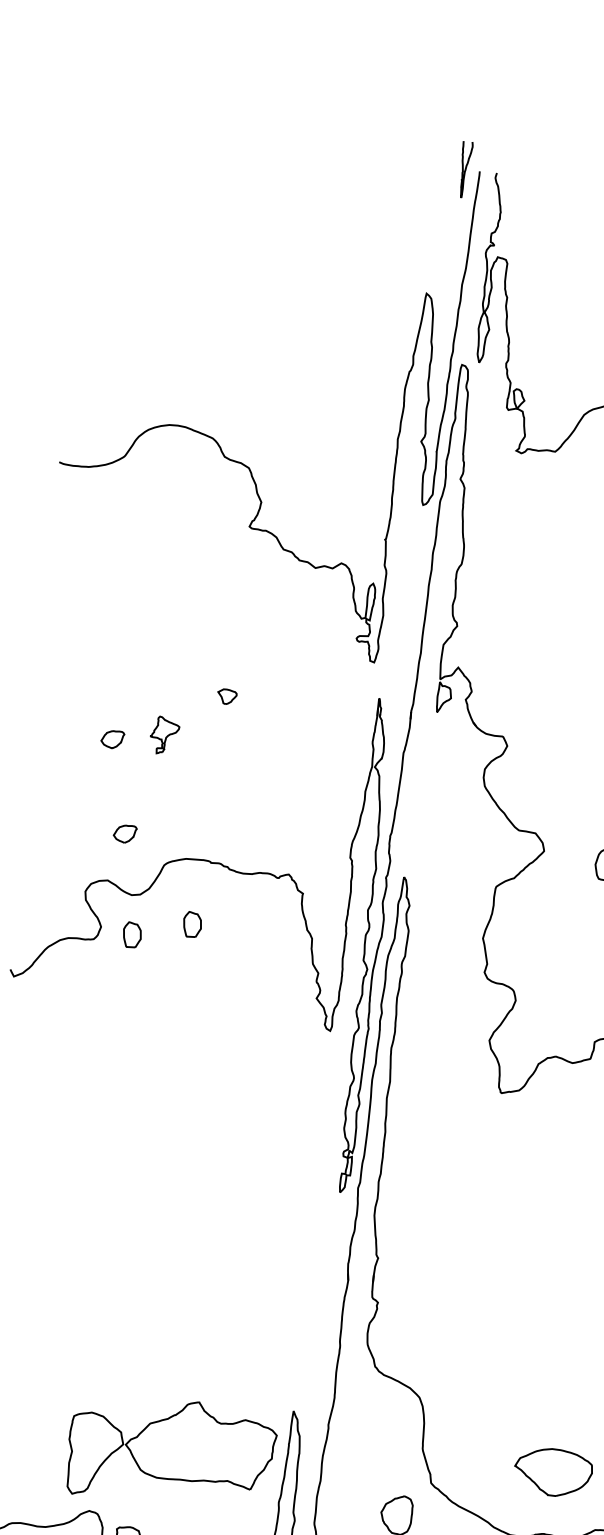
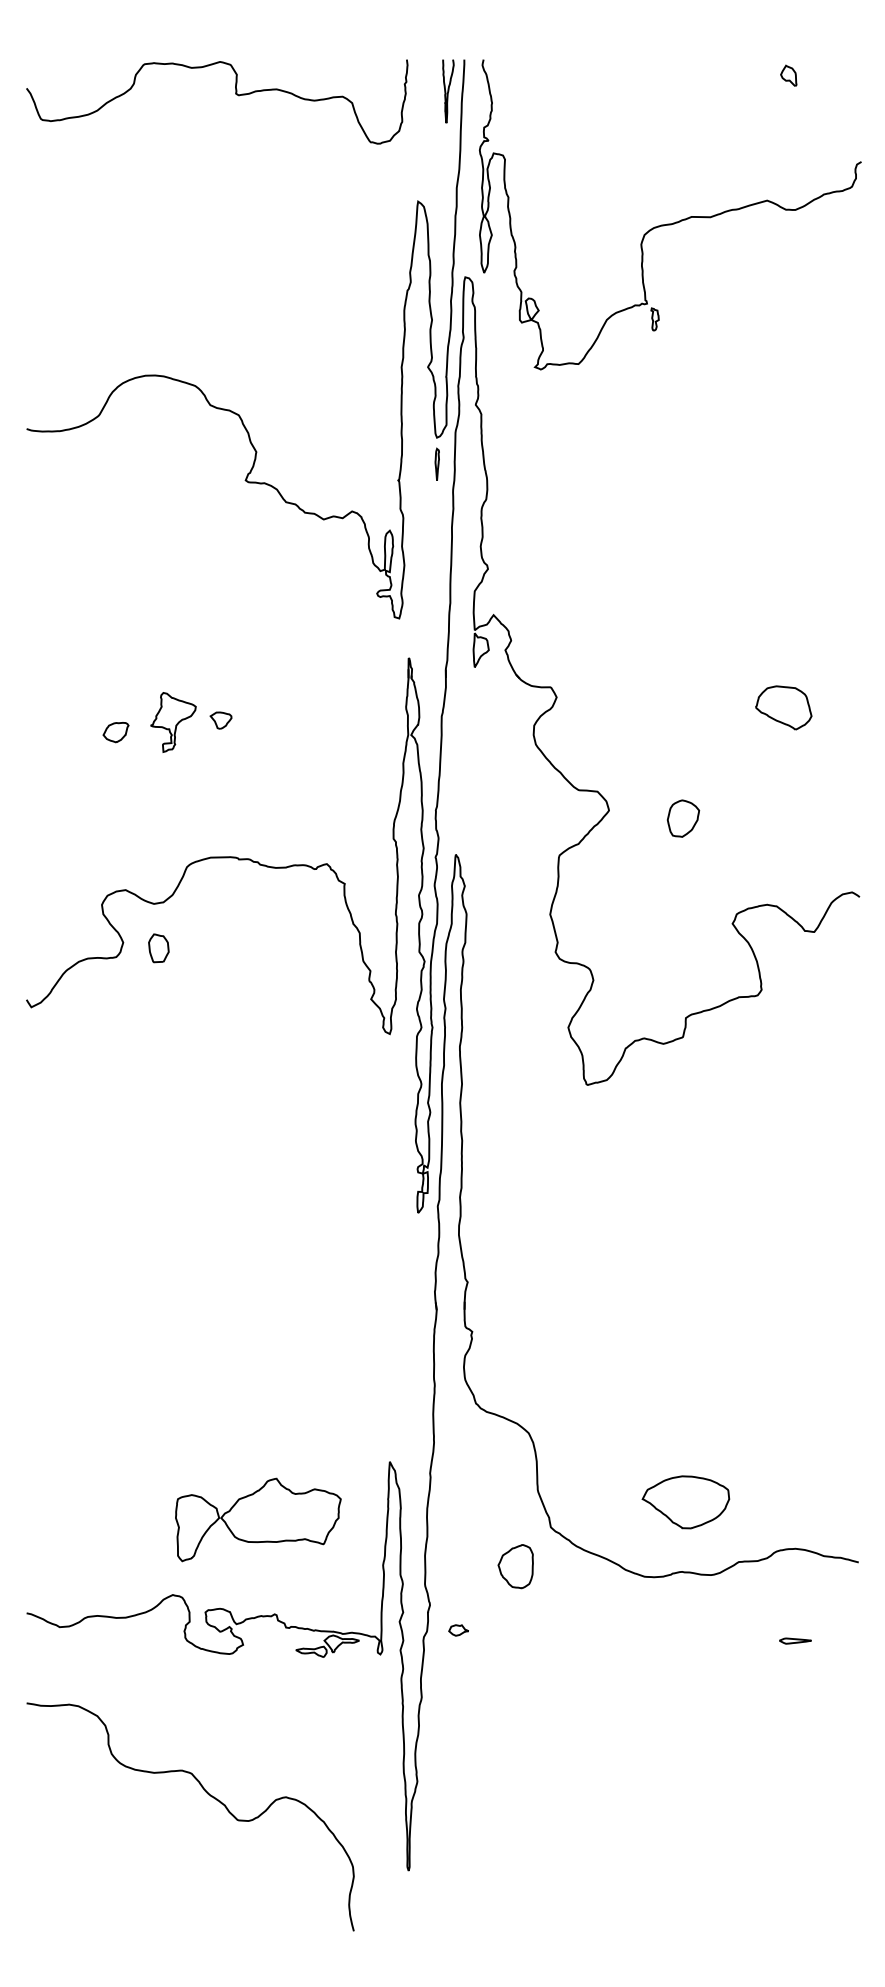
curve: (465, 169) -> (448, 91), moved
curve: (273, 182) -> (235, 94), added
part: (420, 527) -> (436, 463), added
part: (226, 696) -> (220, 720), moved
part: (164, 735) -> (173, 722), size x1.43
part: (124, 833) -> (139, 836), removed
part: (192, 924) -> (224, 930), removed
part: (171, 1451) -> (258, 1519), size x0.71

